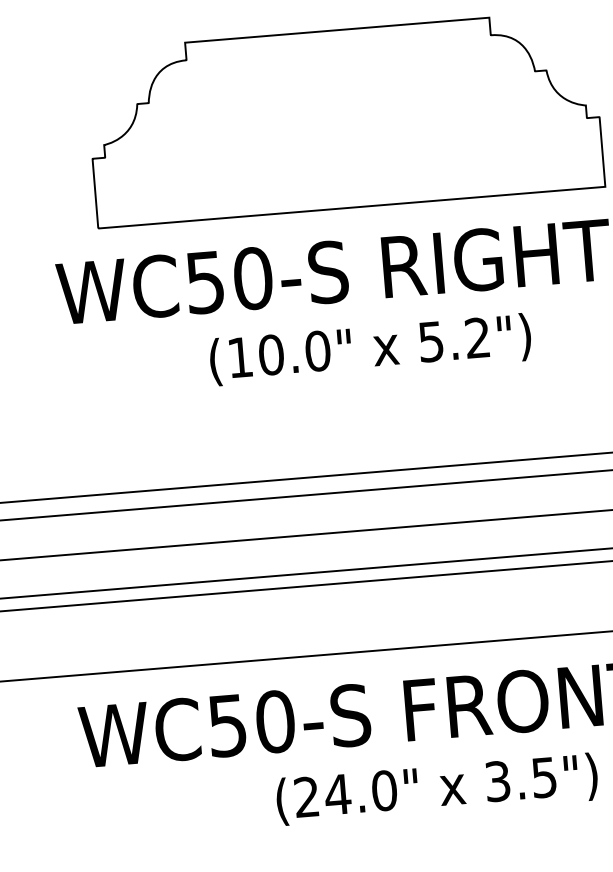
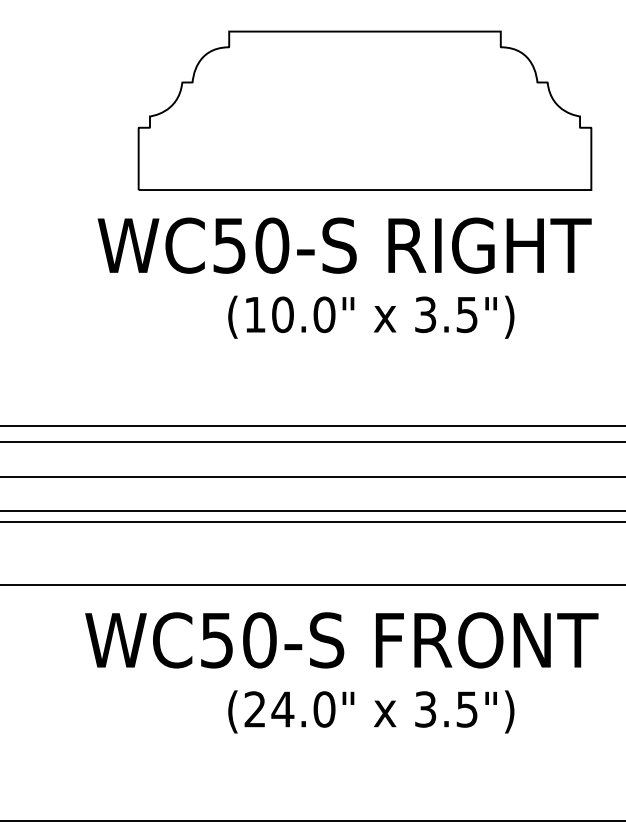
text: (454, 339) -> (446, 314), 5.2") -> 3.5")
text: (437, 788) -> (371, 711), moved

